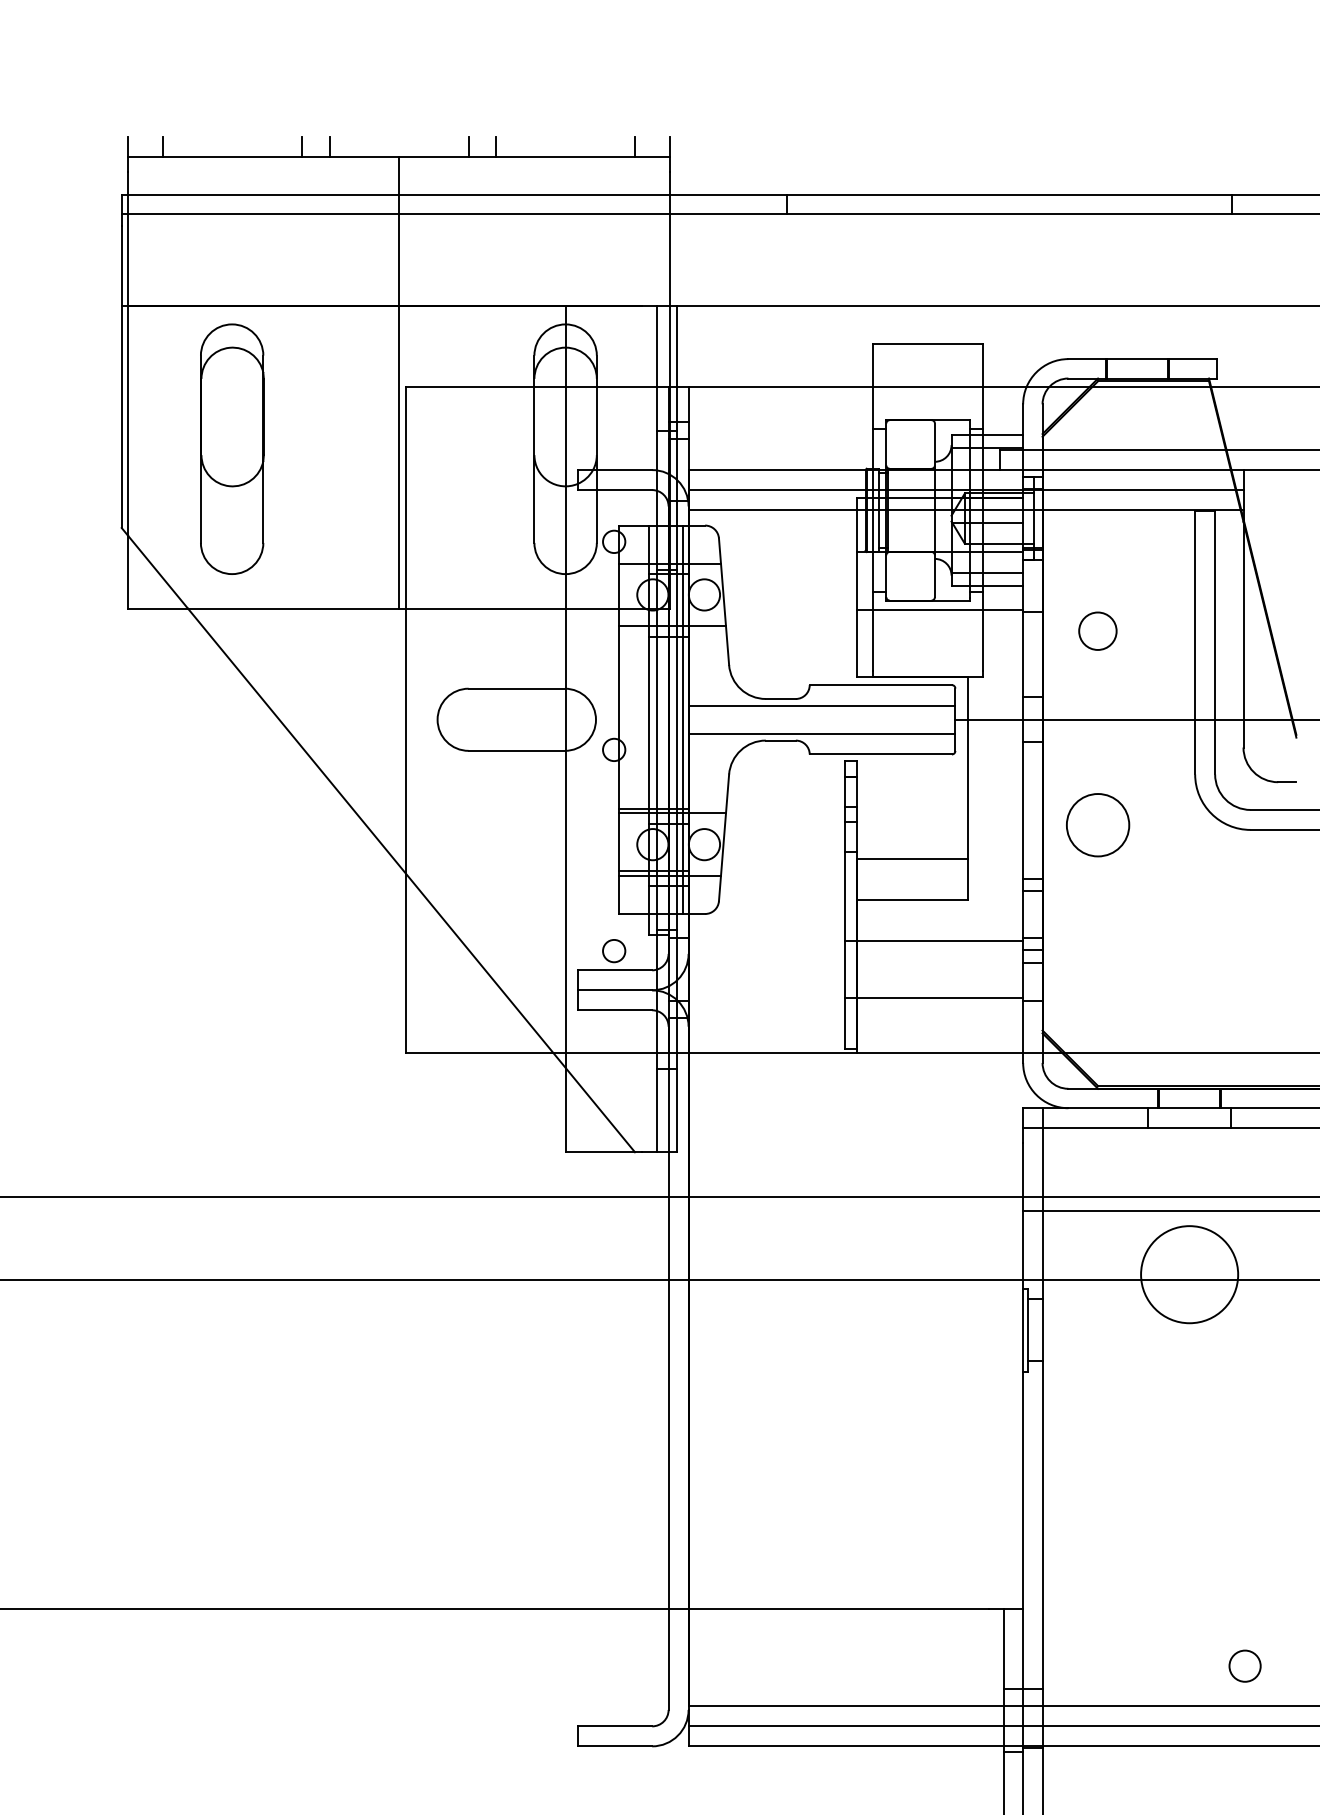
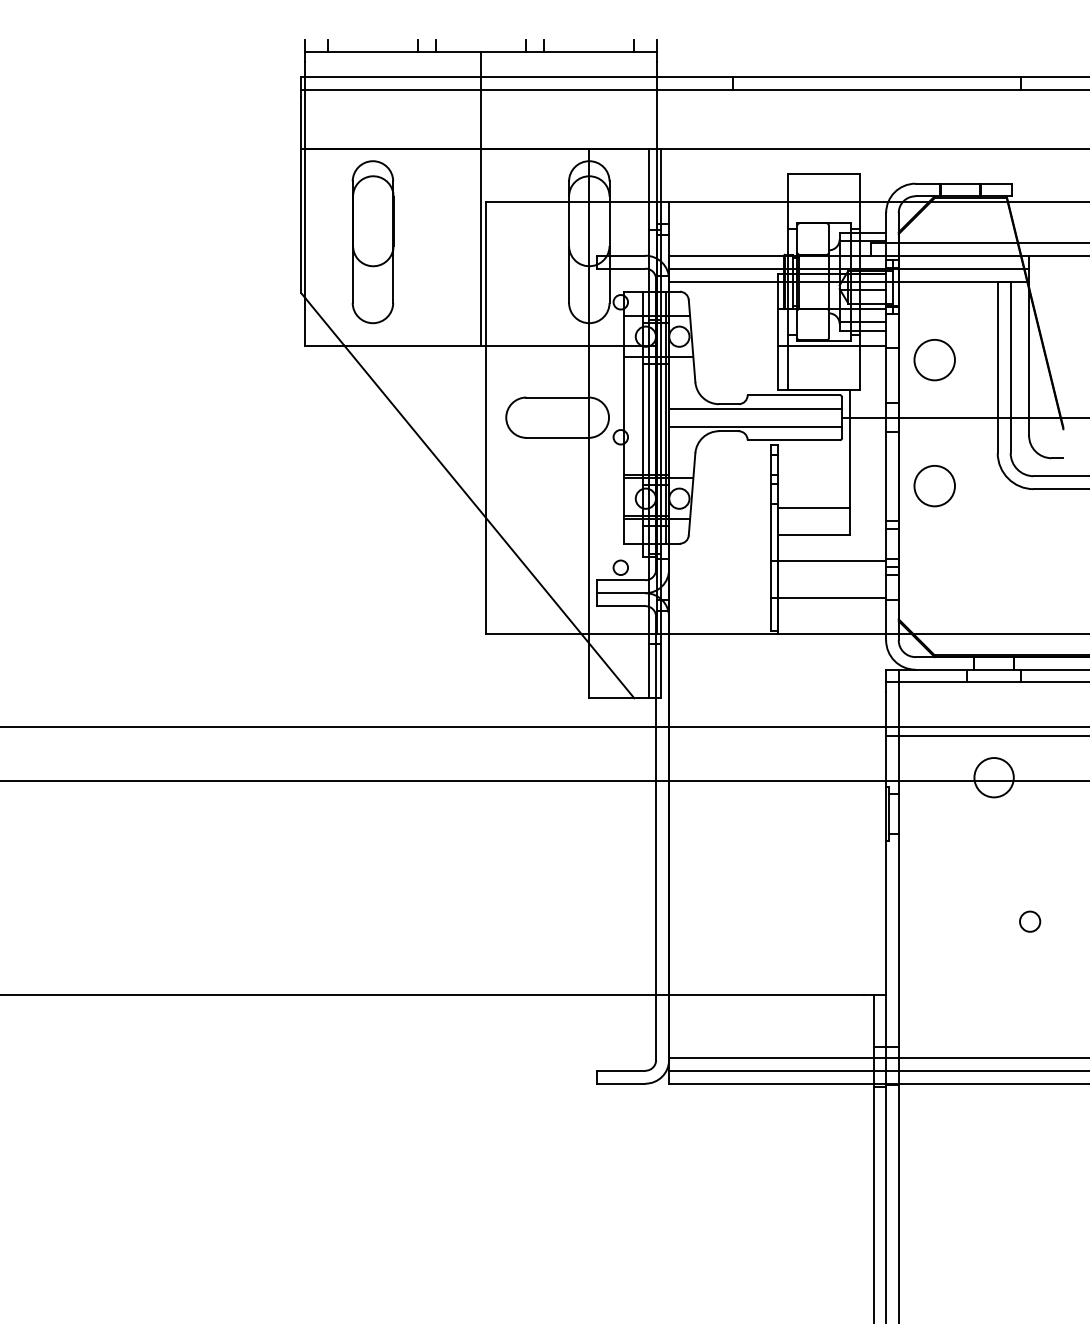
circle: (1097, 631) -> (934, 360), size x1.67
circle: (1188, 1274) -> (993, 777), size x0.62
circle: (1245, 1665) -> (1030, 921), moved

